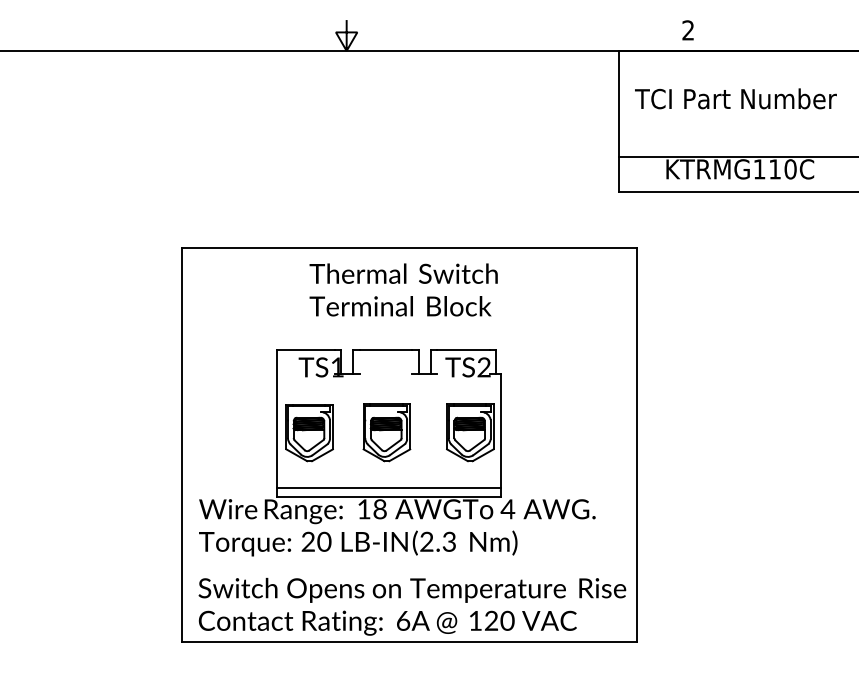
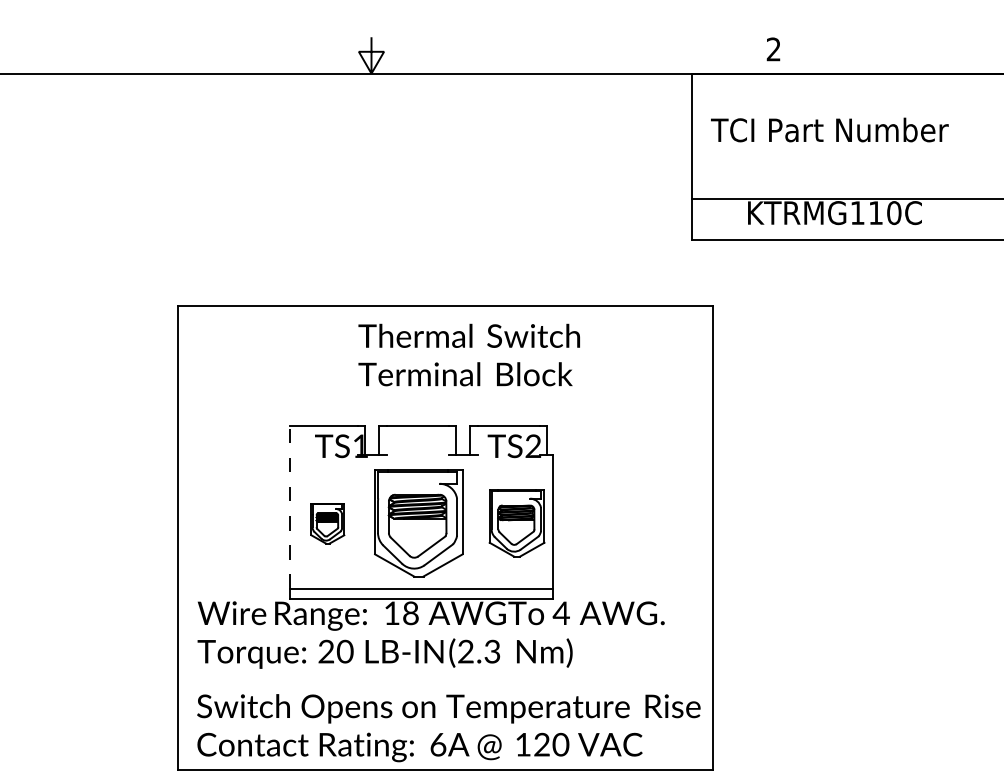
text: (403, 289) -> (469, 354), moved
line: (277, 418) -> (290, 506), solid -> dashed
part: (386, 432) -> (418, 522), size x1.6
part: (309, 433) -> (327, 524), size x0.6

